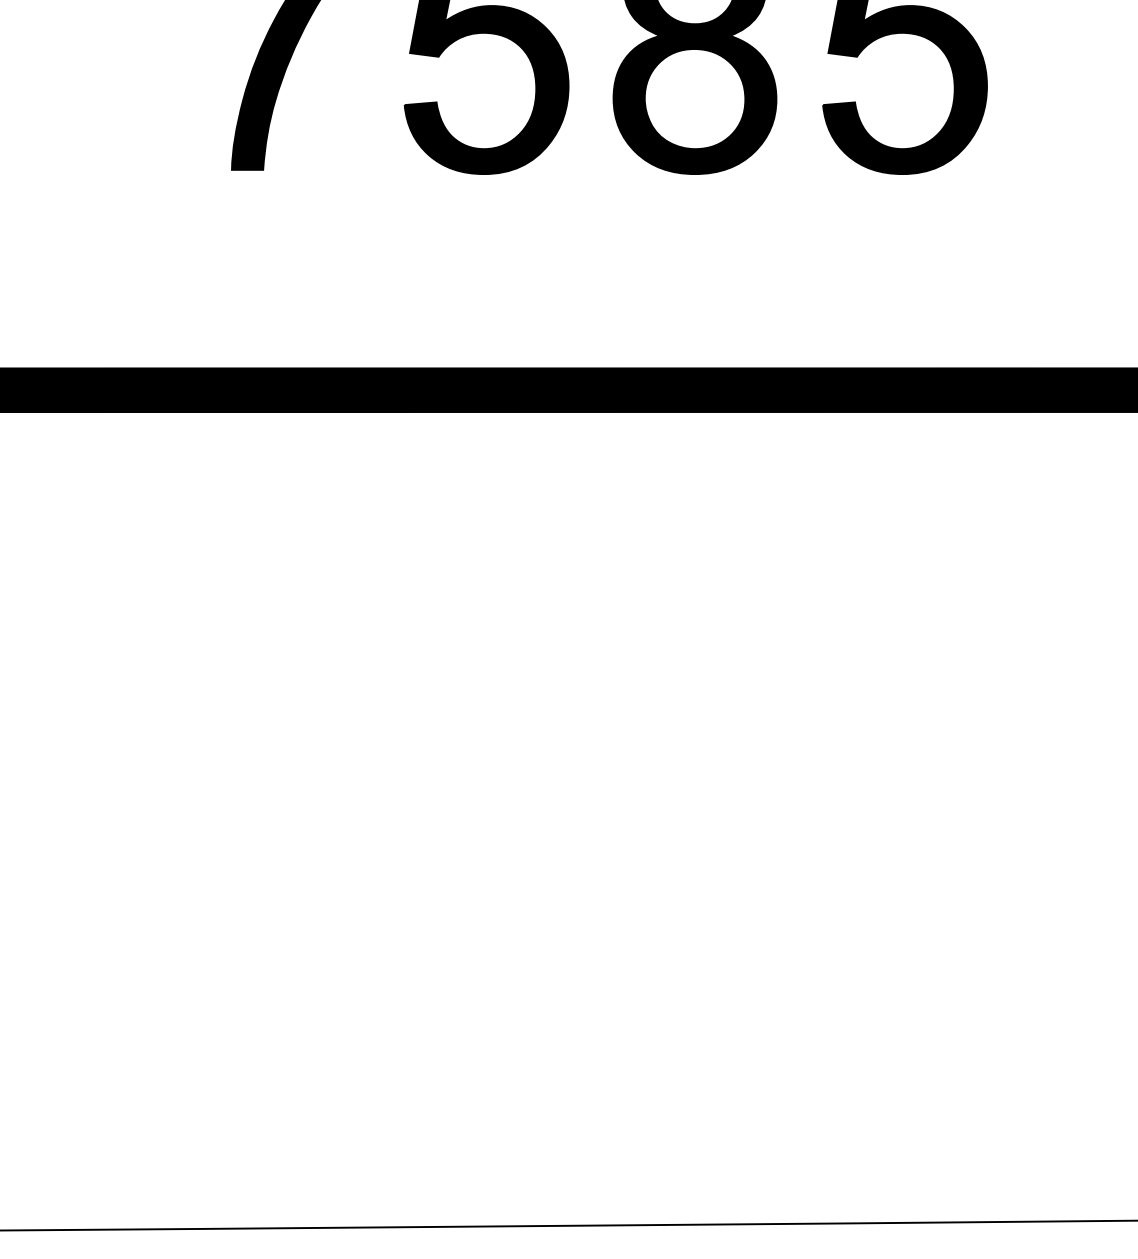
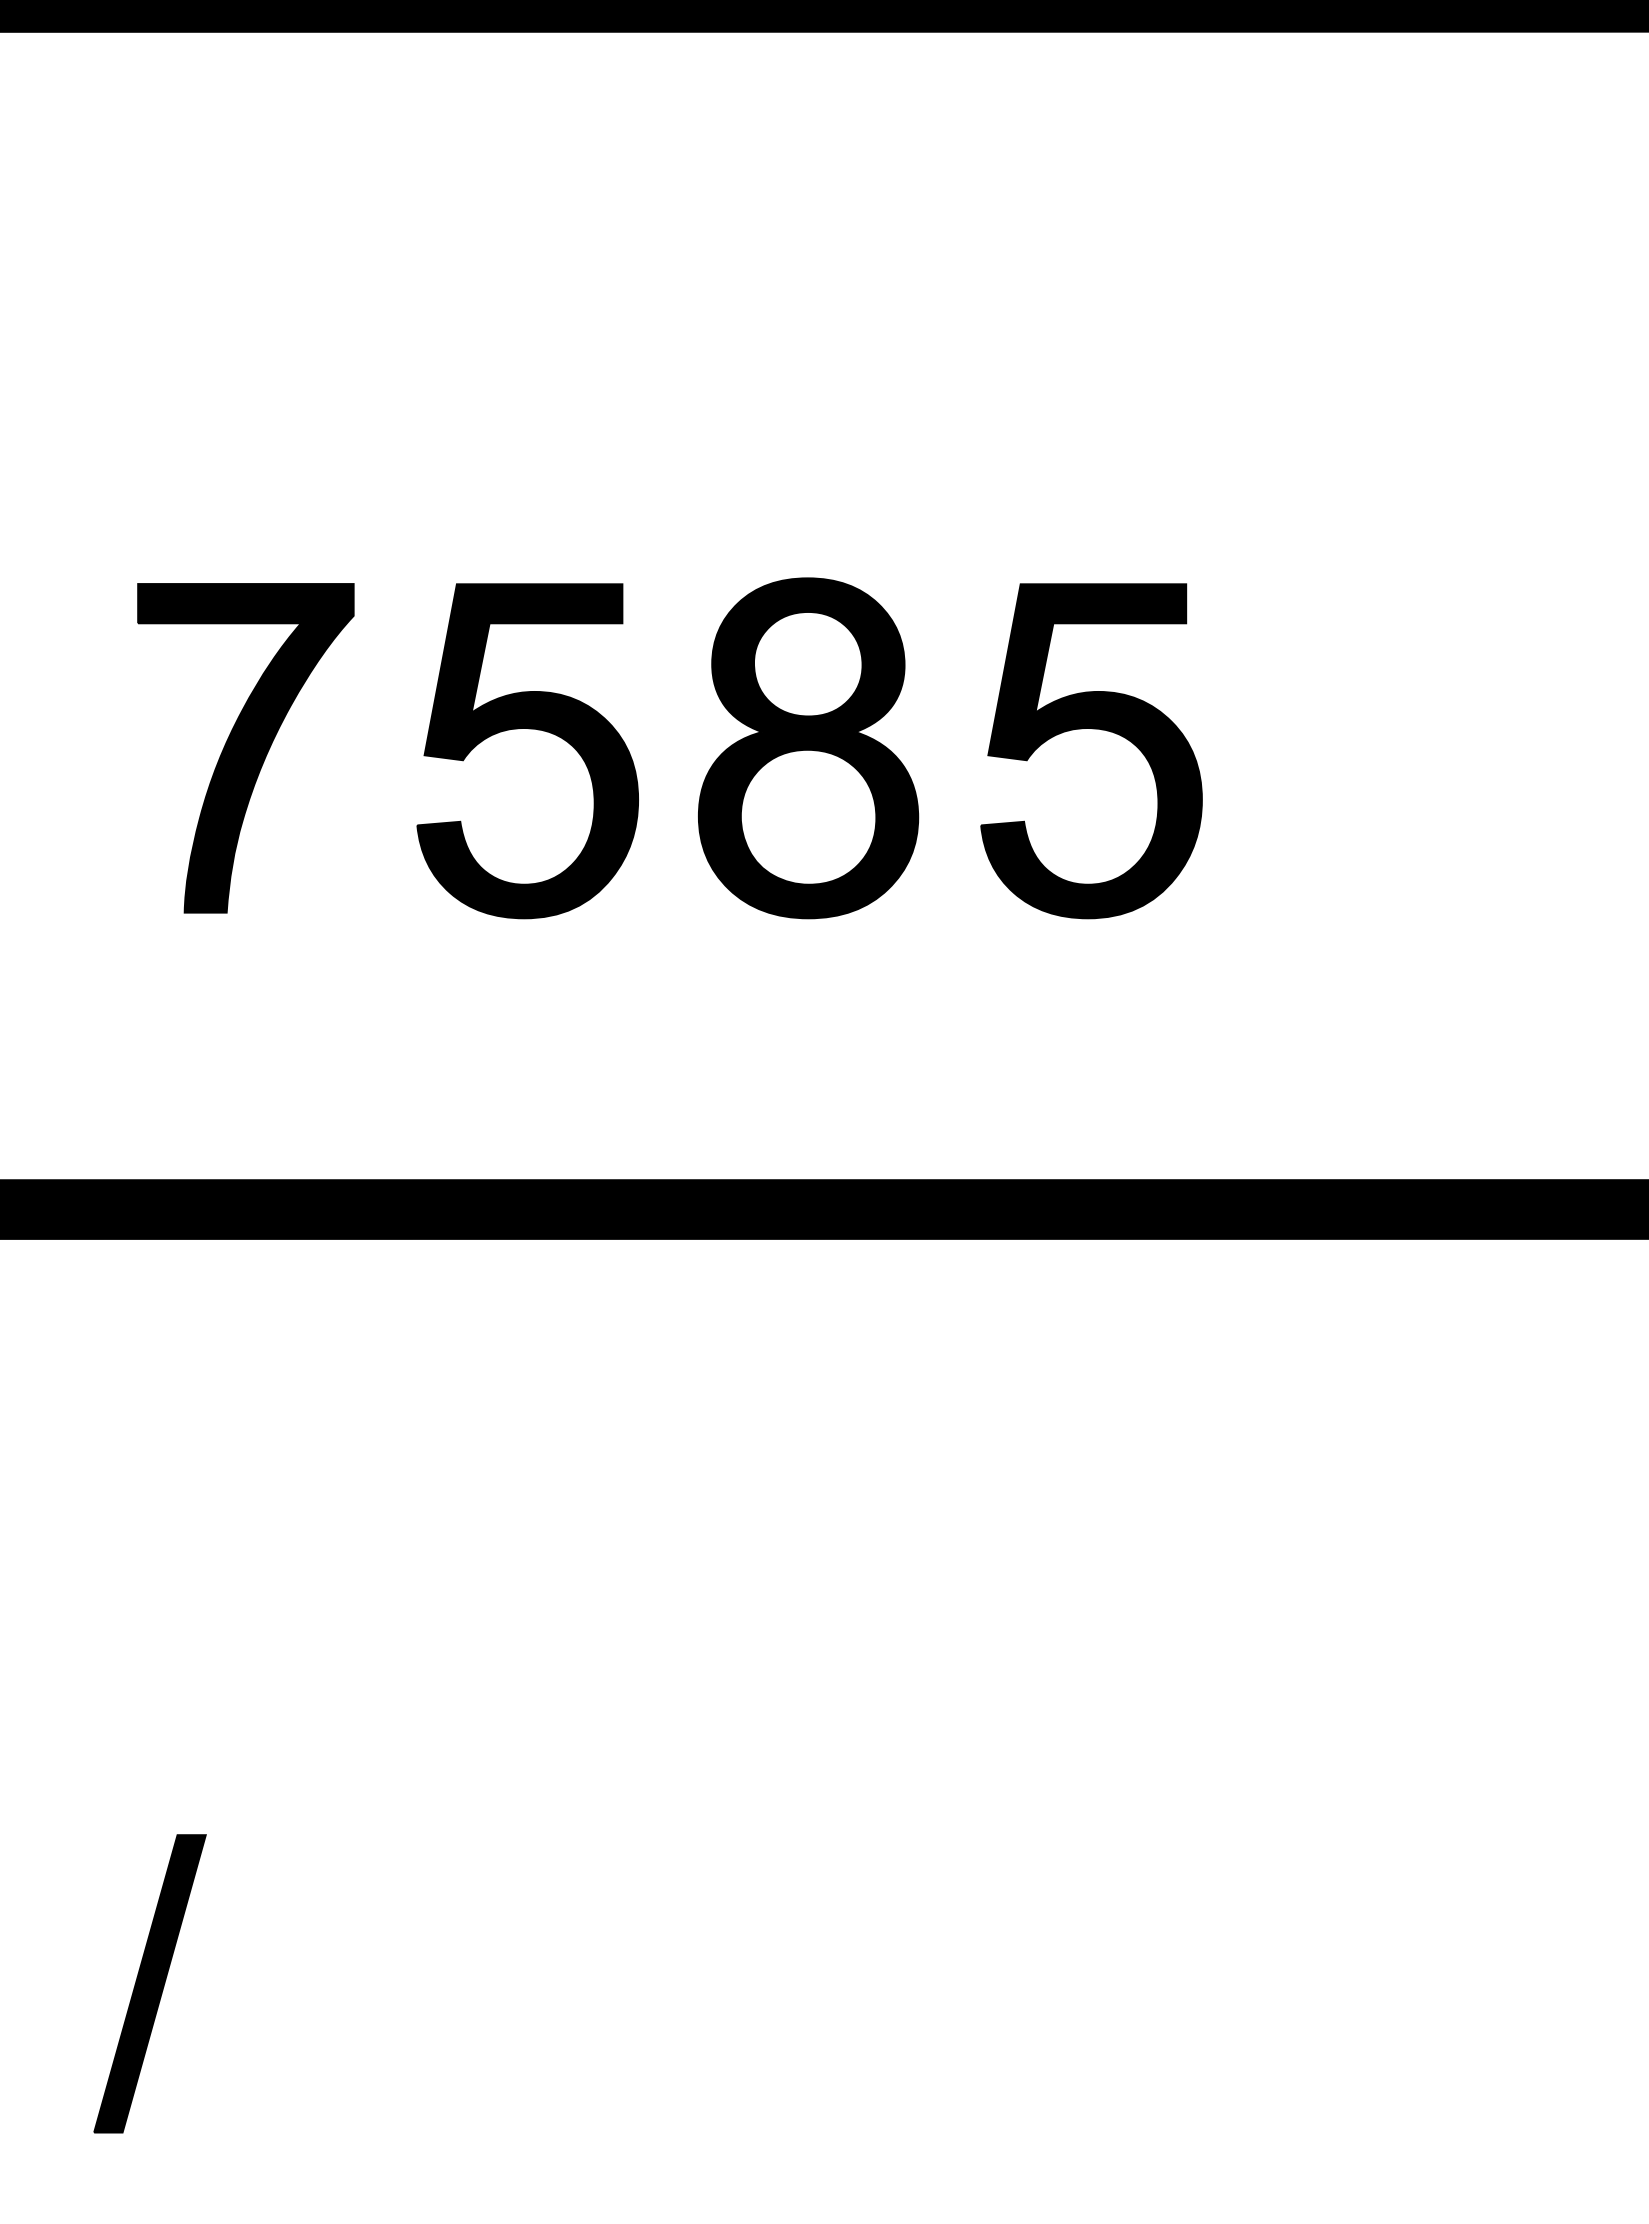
part: (205, 964) -> (149, 1983), added

